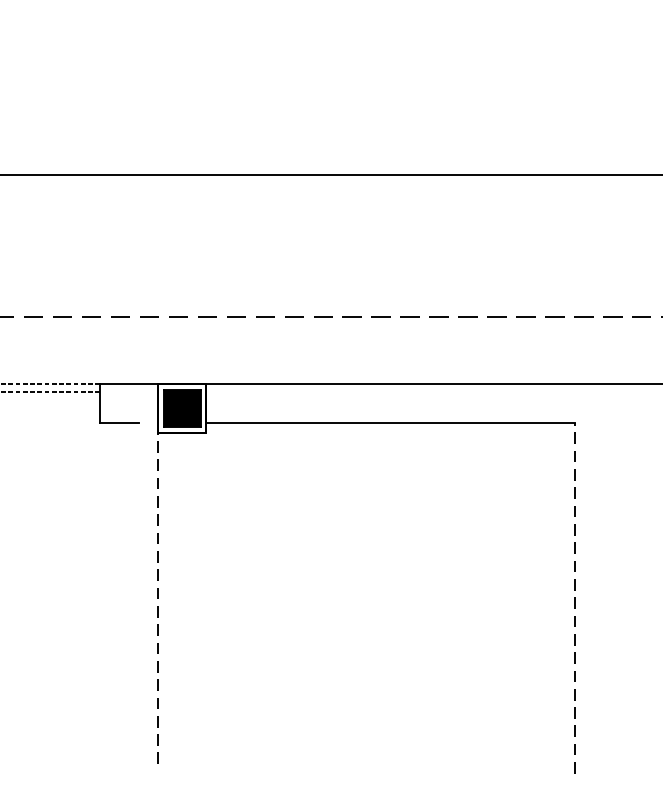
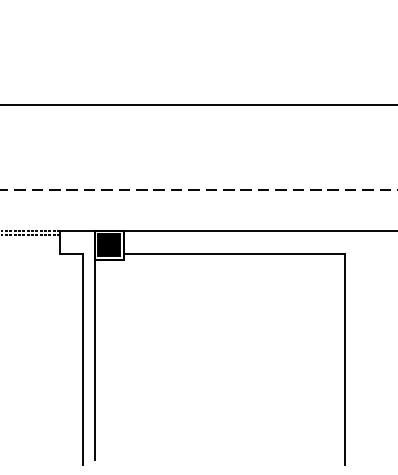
line: (157, 595) -> (94, 357), dashed -> solid
line: (575, 596) -> (345, 358), dashed -> solid
line: (139, 598) -> (83, 359), added

